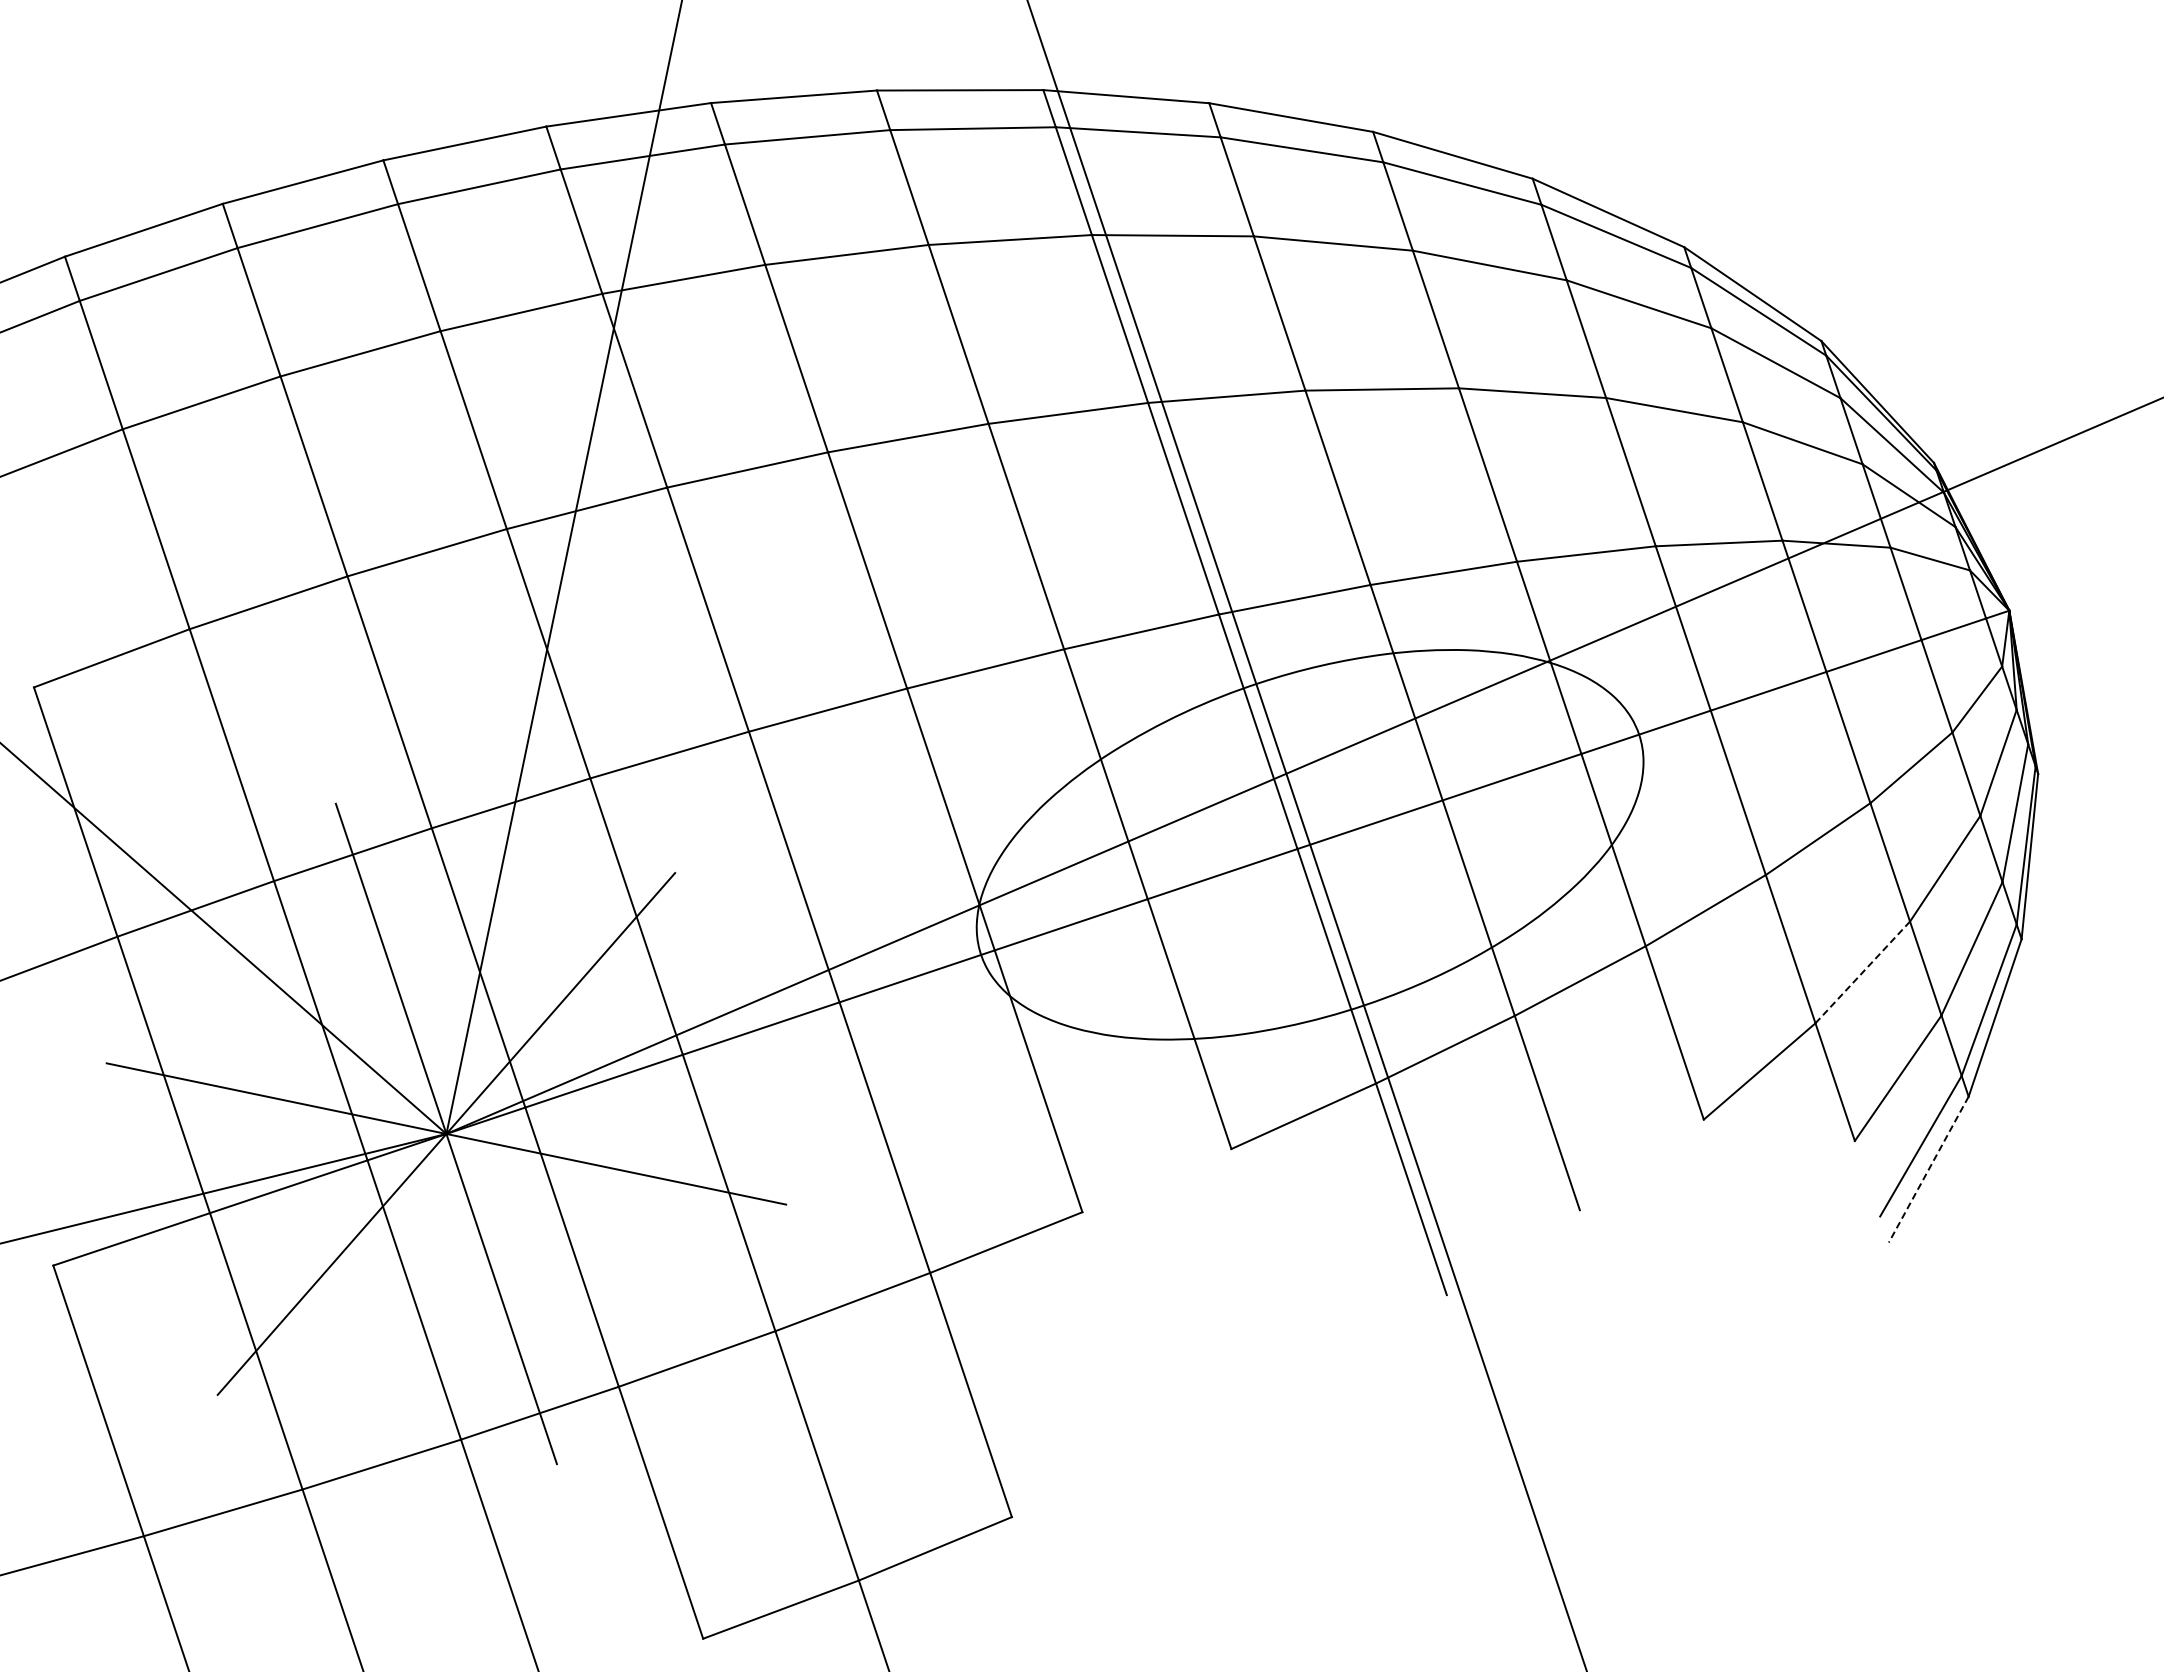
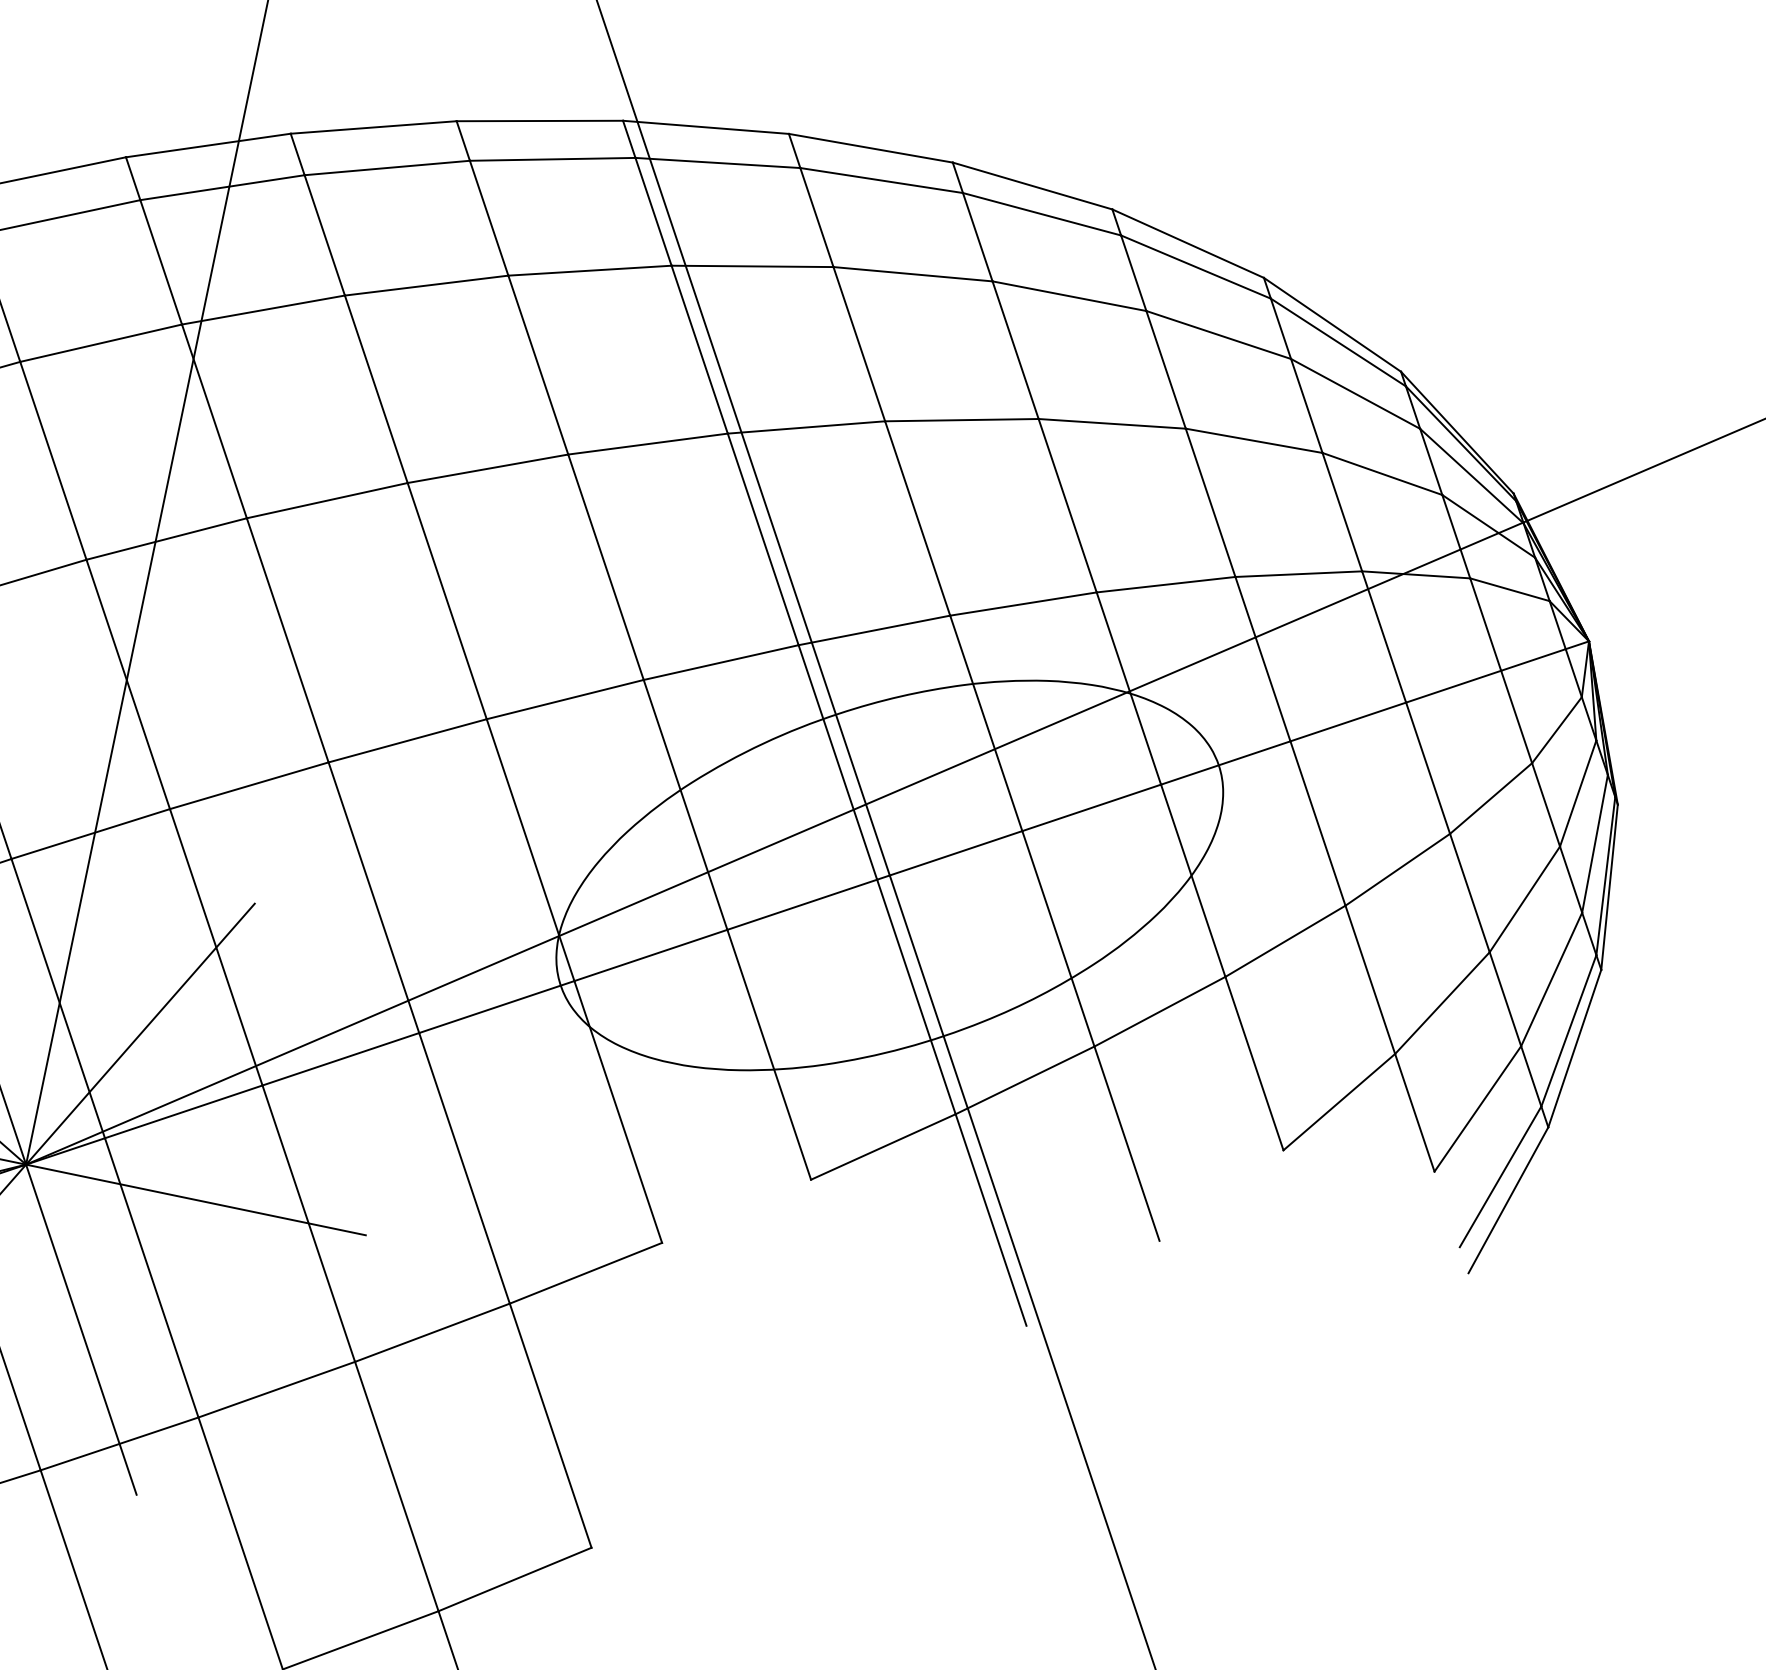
line: (1863, 972) -> (1443, 1003), dashed -> solid
line: (1928, 1170) -> (1508, 1201), dashed -> solid

